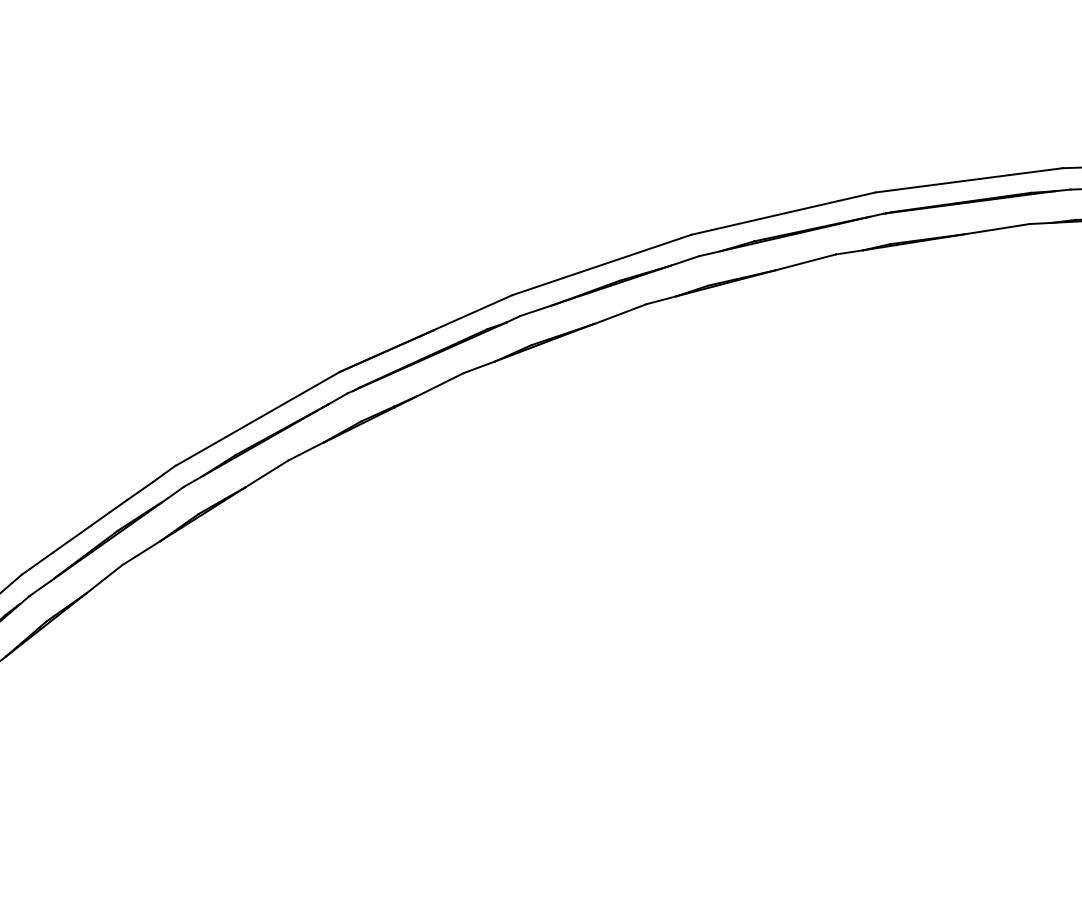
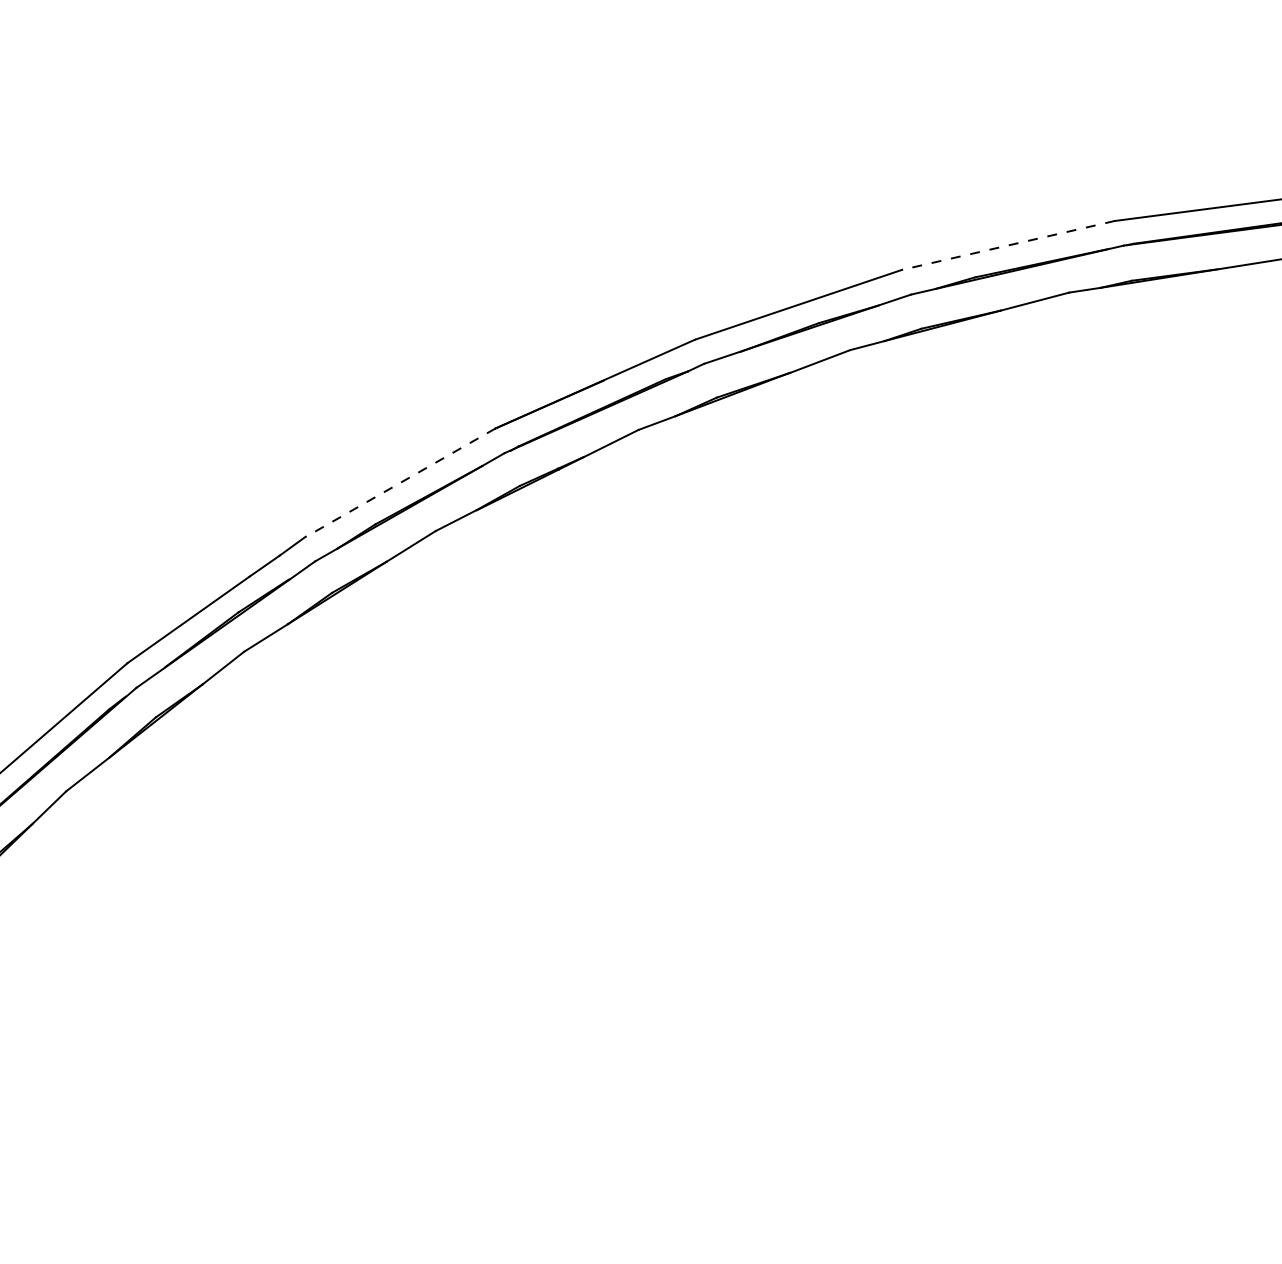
line: (783, 213) -> (1008, 245), solid -> dashed
line: (257, 418) -> (400, 482), solid -> dashed

